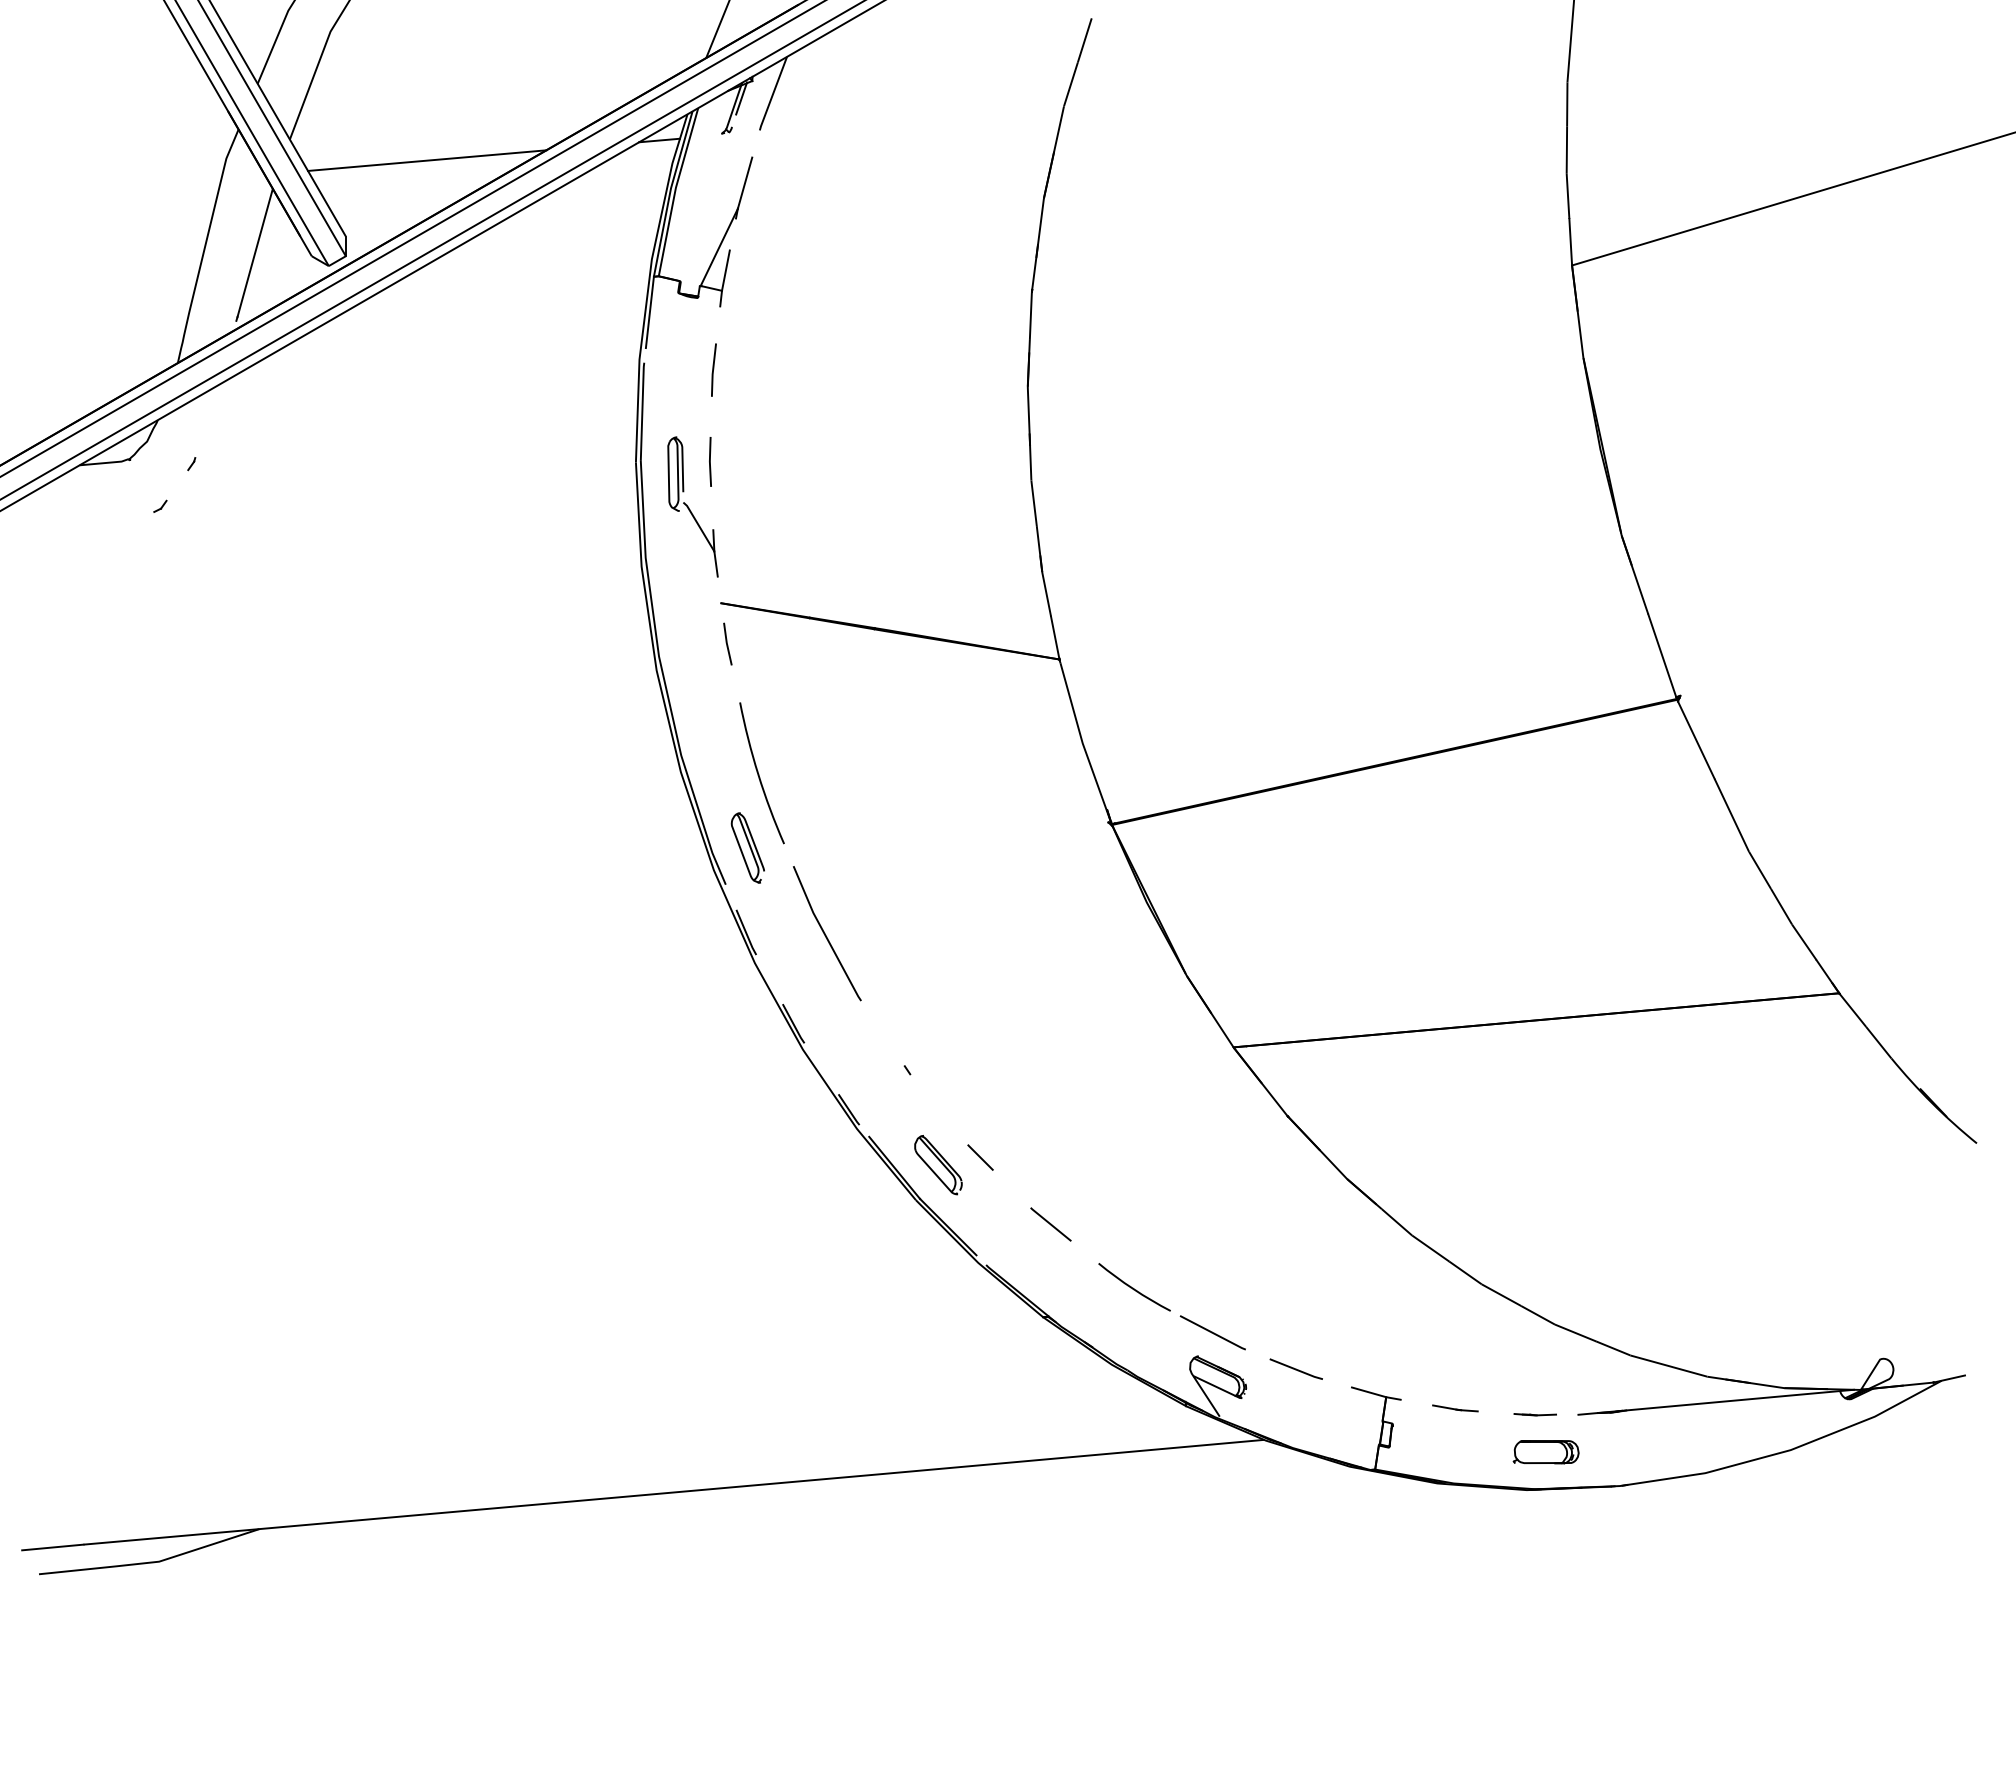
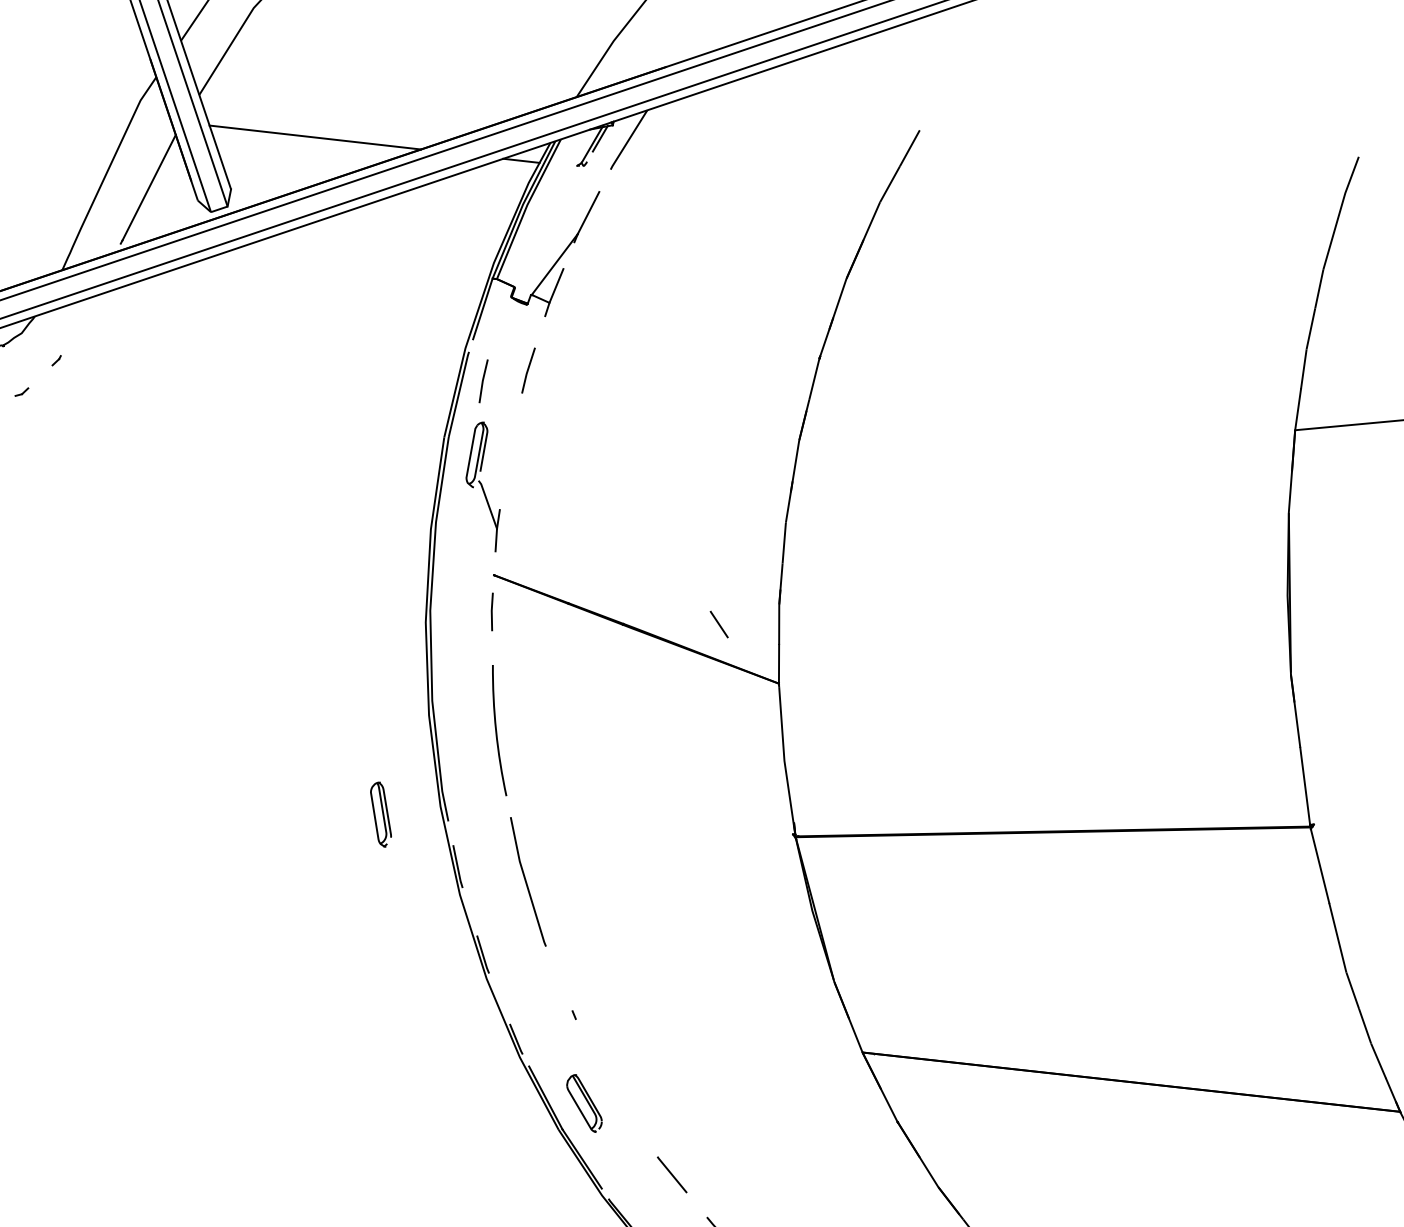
line: (710, 461) -> (483, 380), moved
part: (747, 847) -> (380, 813), moved
line: (980, 1157) -> (719, 624), moved

